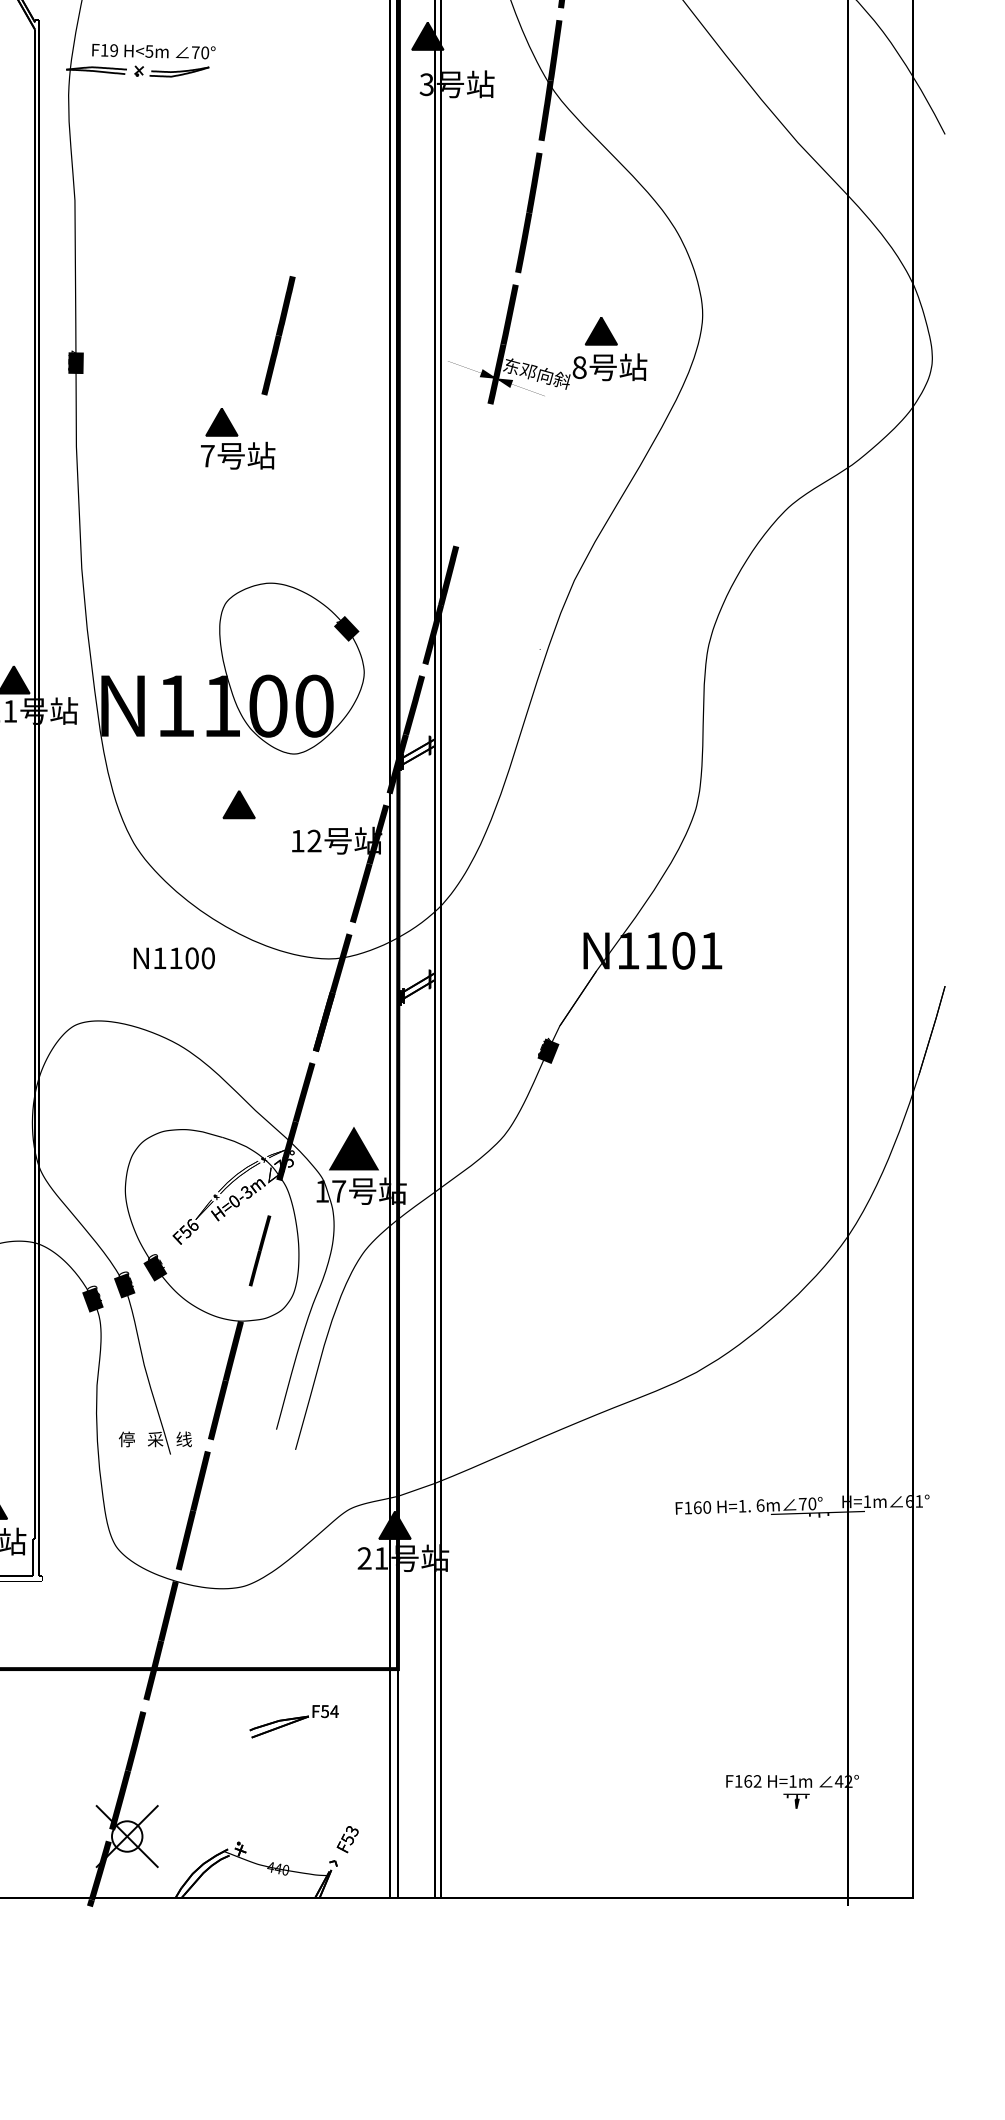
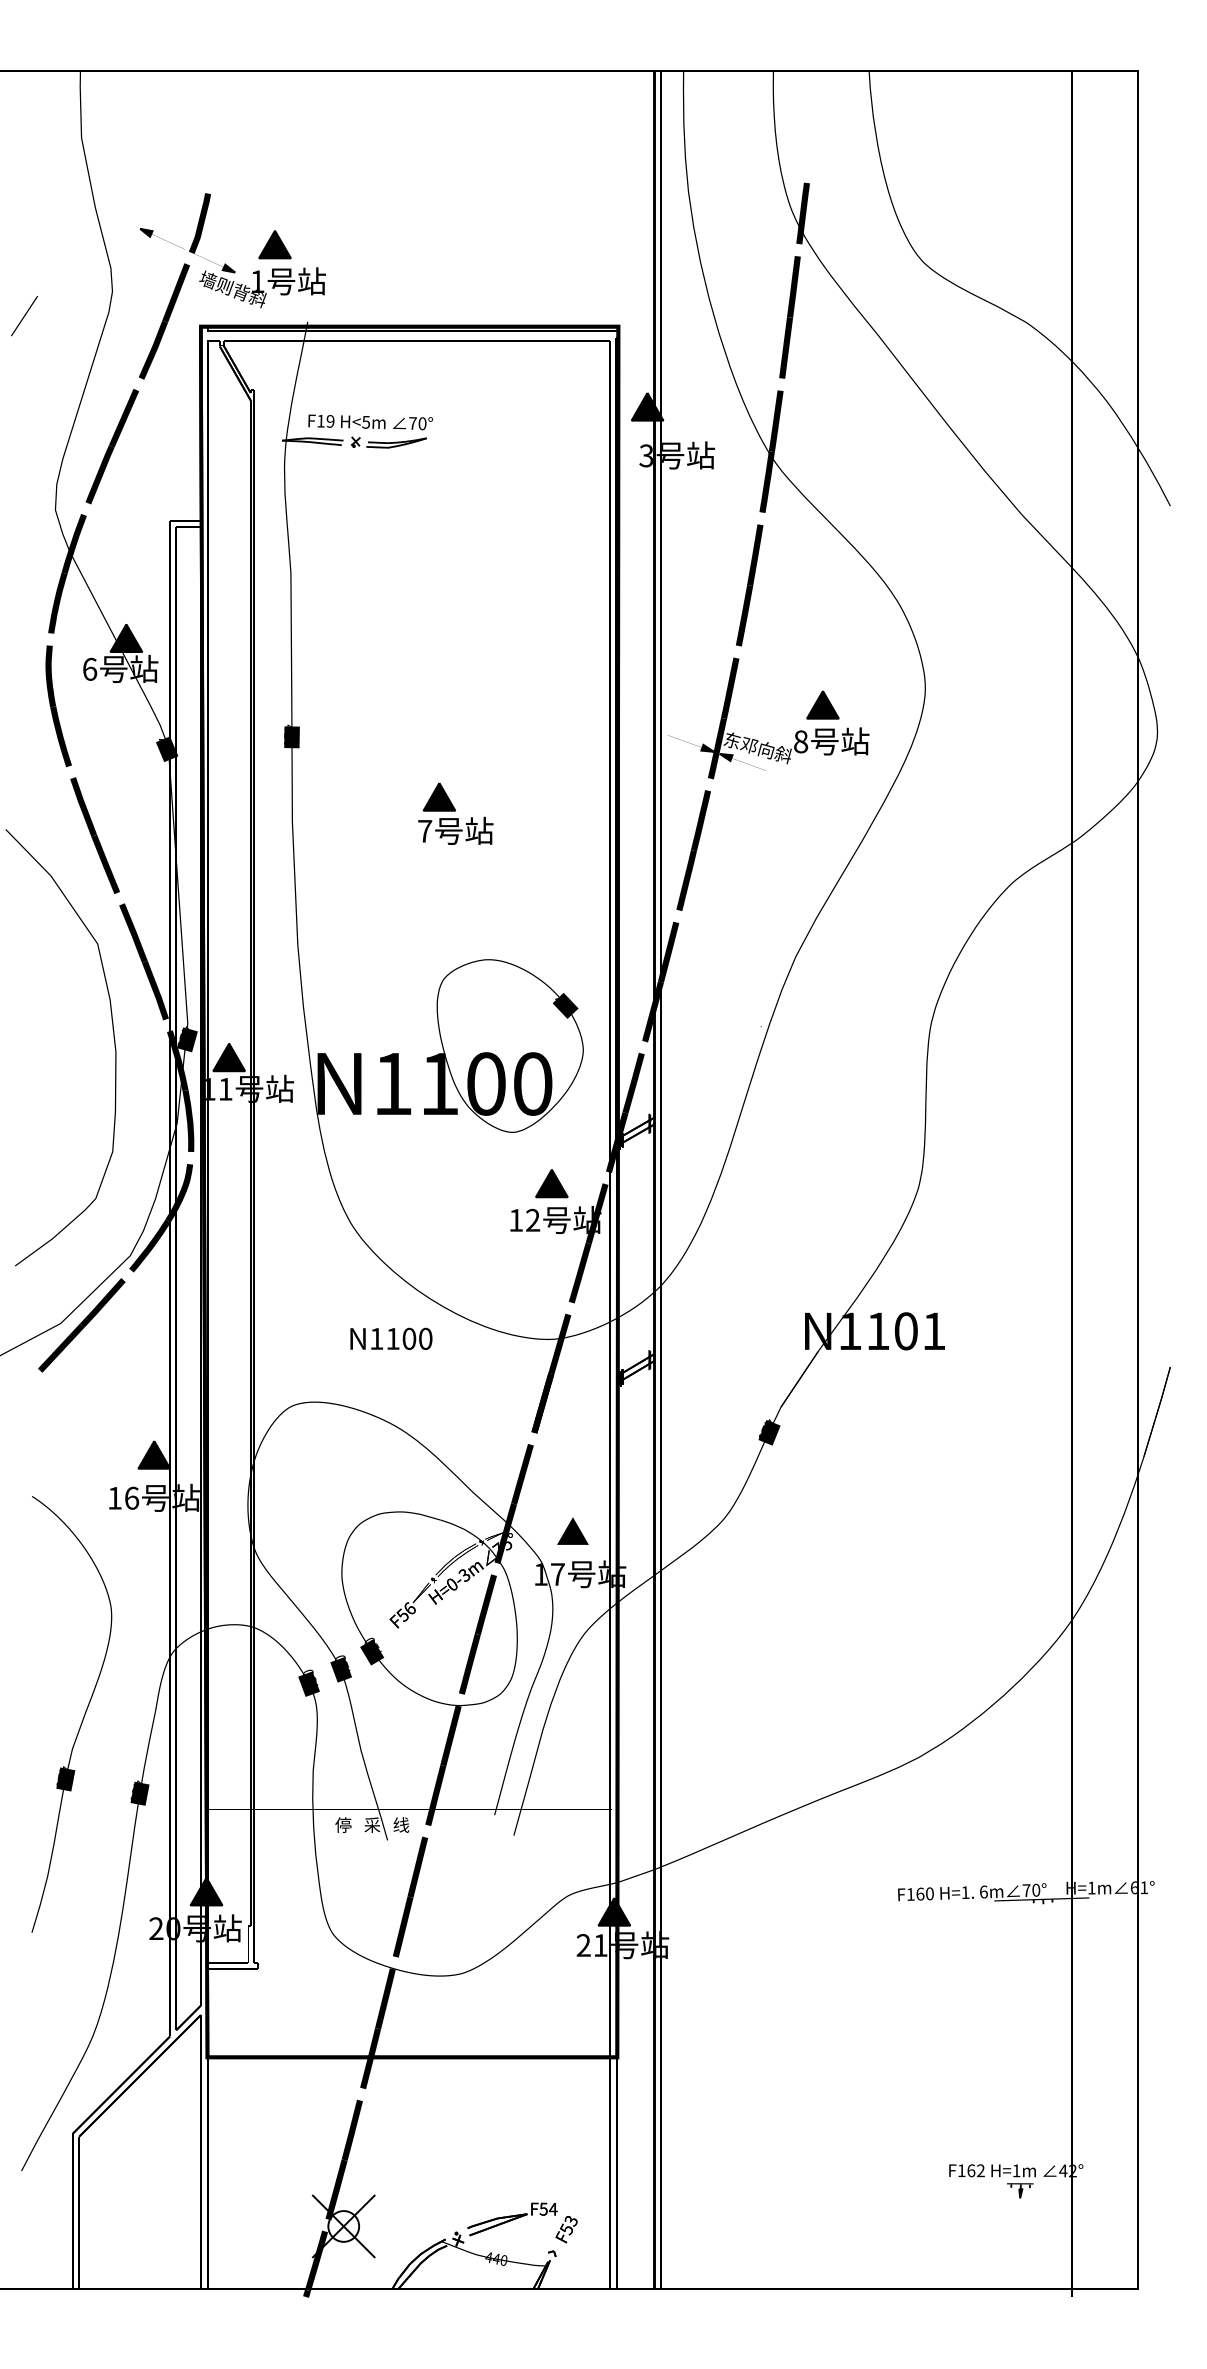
part: (278, 335) -> (693, 850), moved
part: (238, 804) -> (551, 1183), moved
part: (353, 1147) -> (572, 1530), size x0.62
part: (259, 1250) -> (477, 1634), size x1.67
text: (294, 1721) -> (512, 2219), moved

